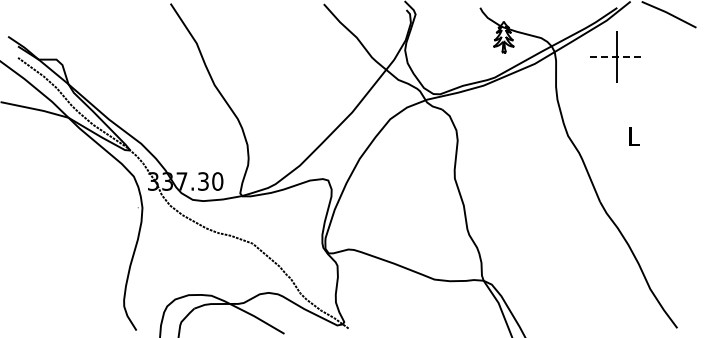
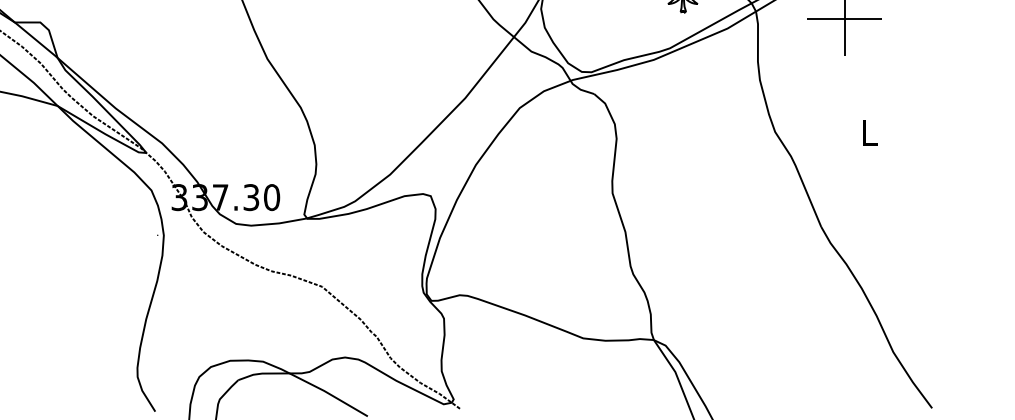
line: (617, 57) -> (846, 19), dashed -> solid

